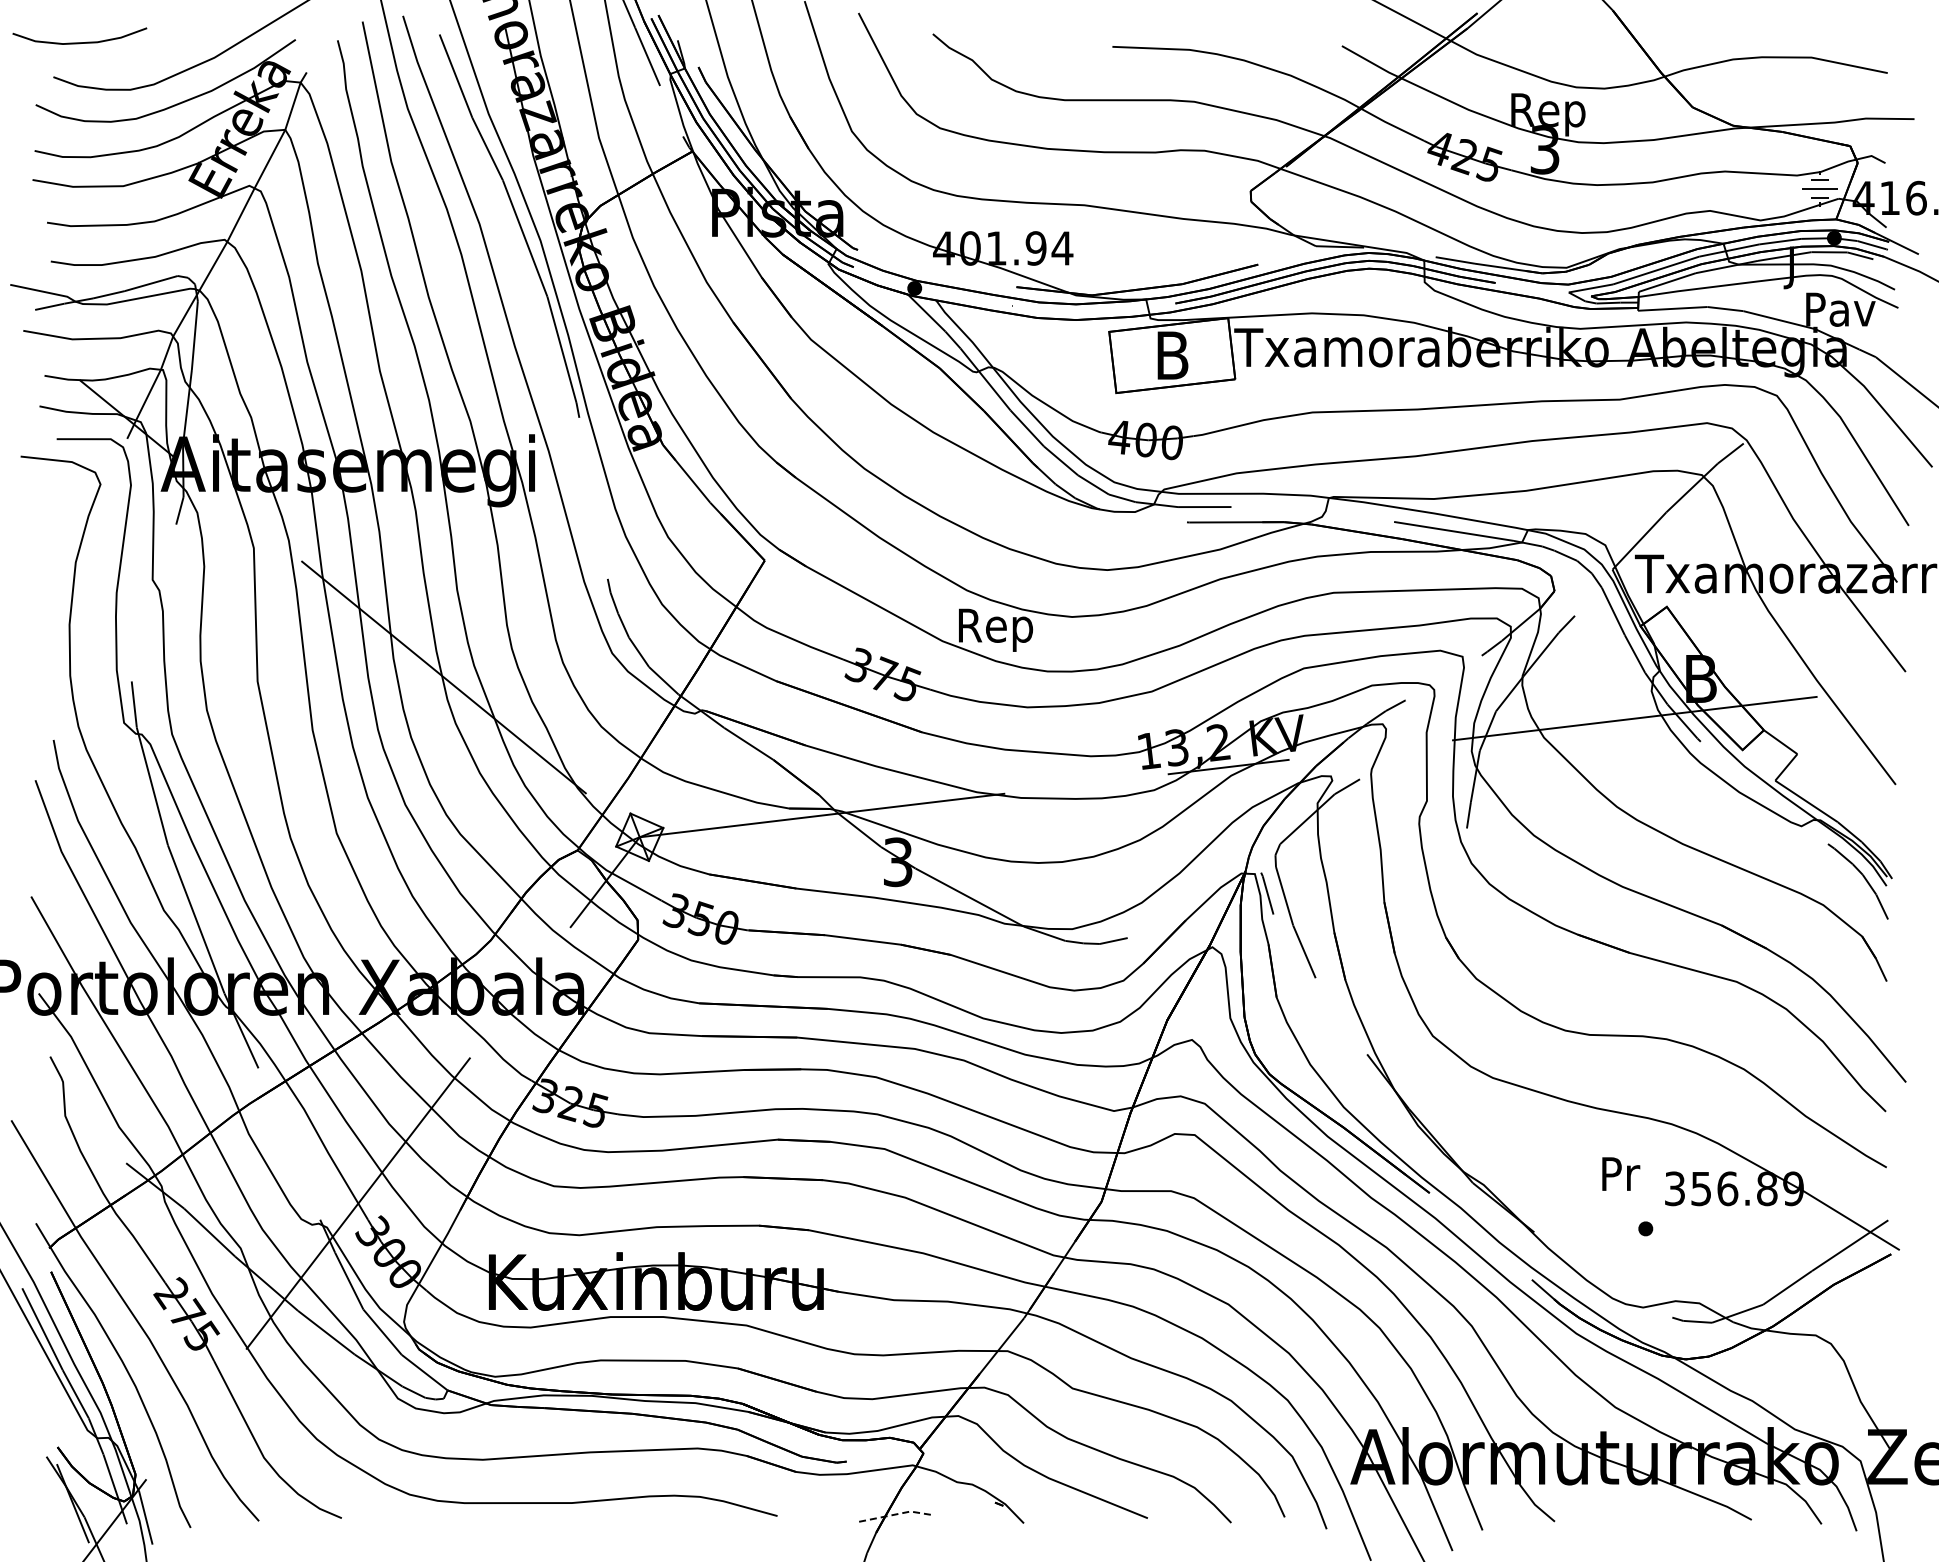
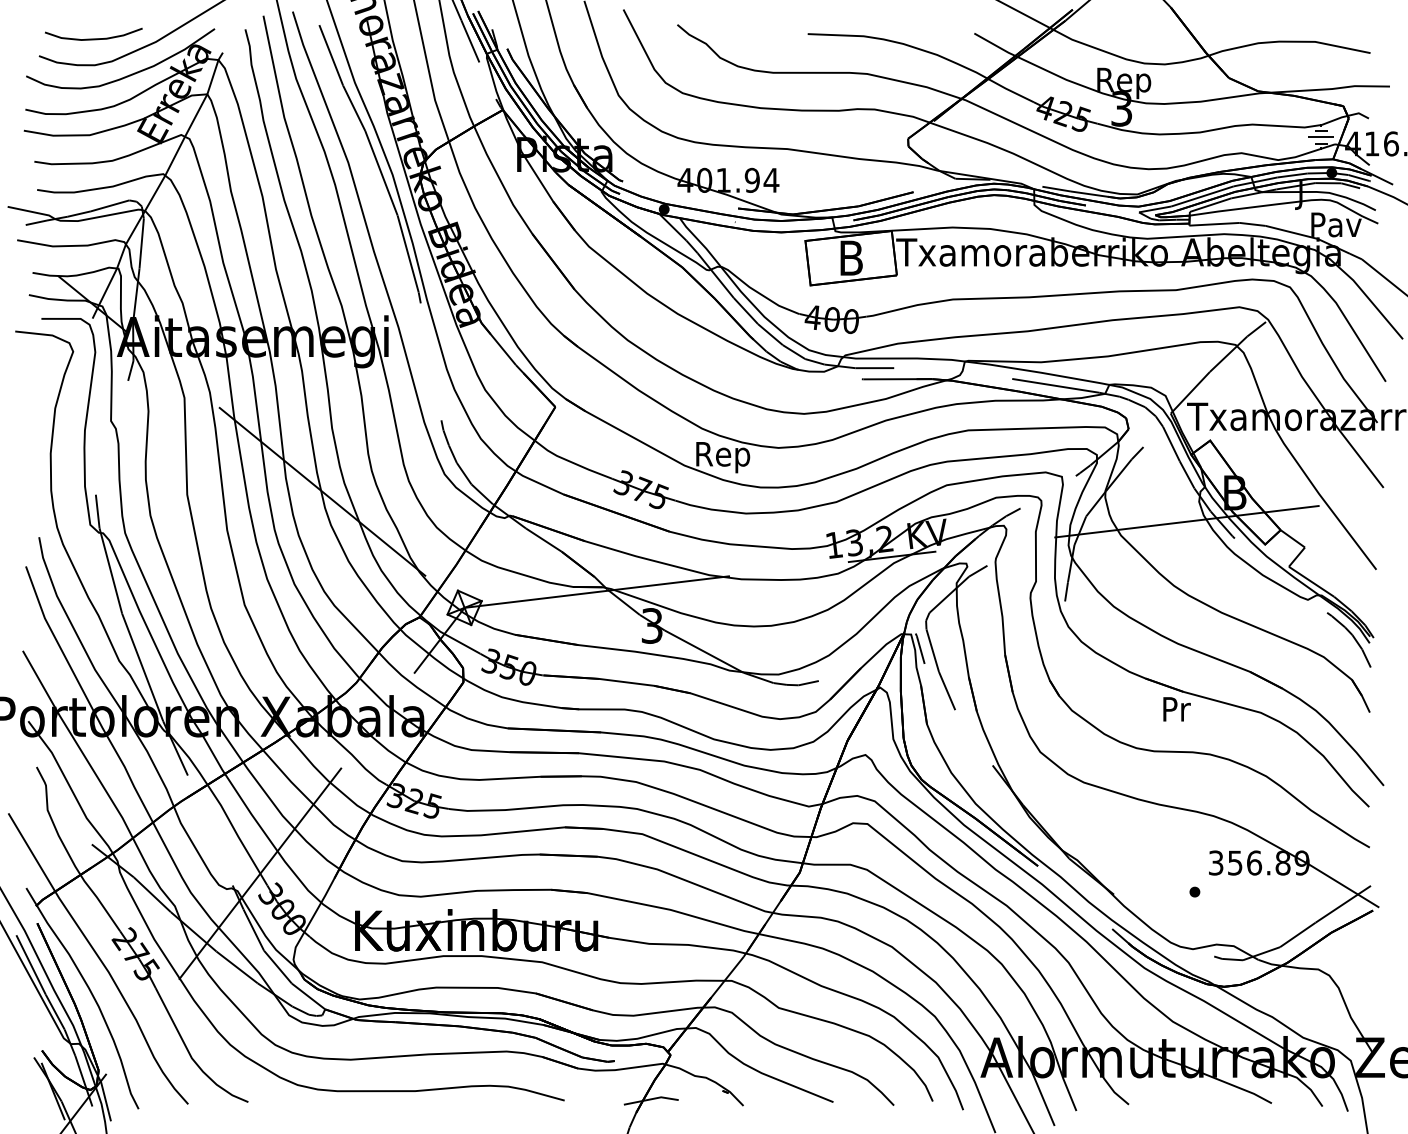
curve: (79, 42) -> (93, 38), moved
text: (1621, 1173) -> (1177, 708), moved
line: (897, 1514) -> (651, 1099), dashed -> solid

